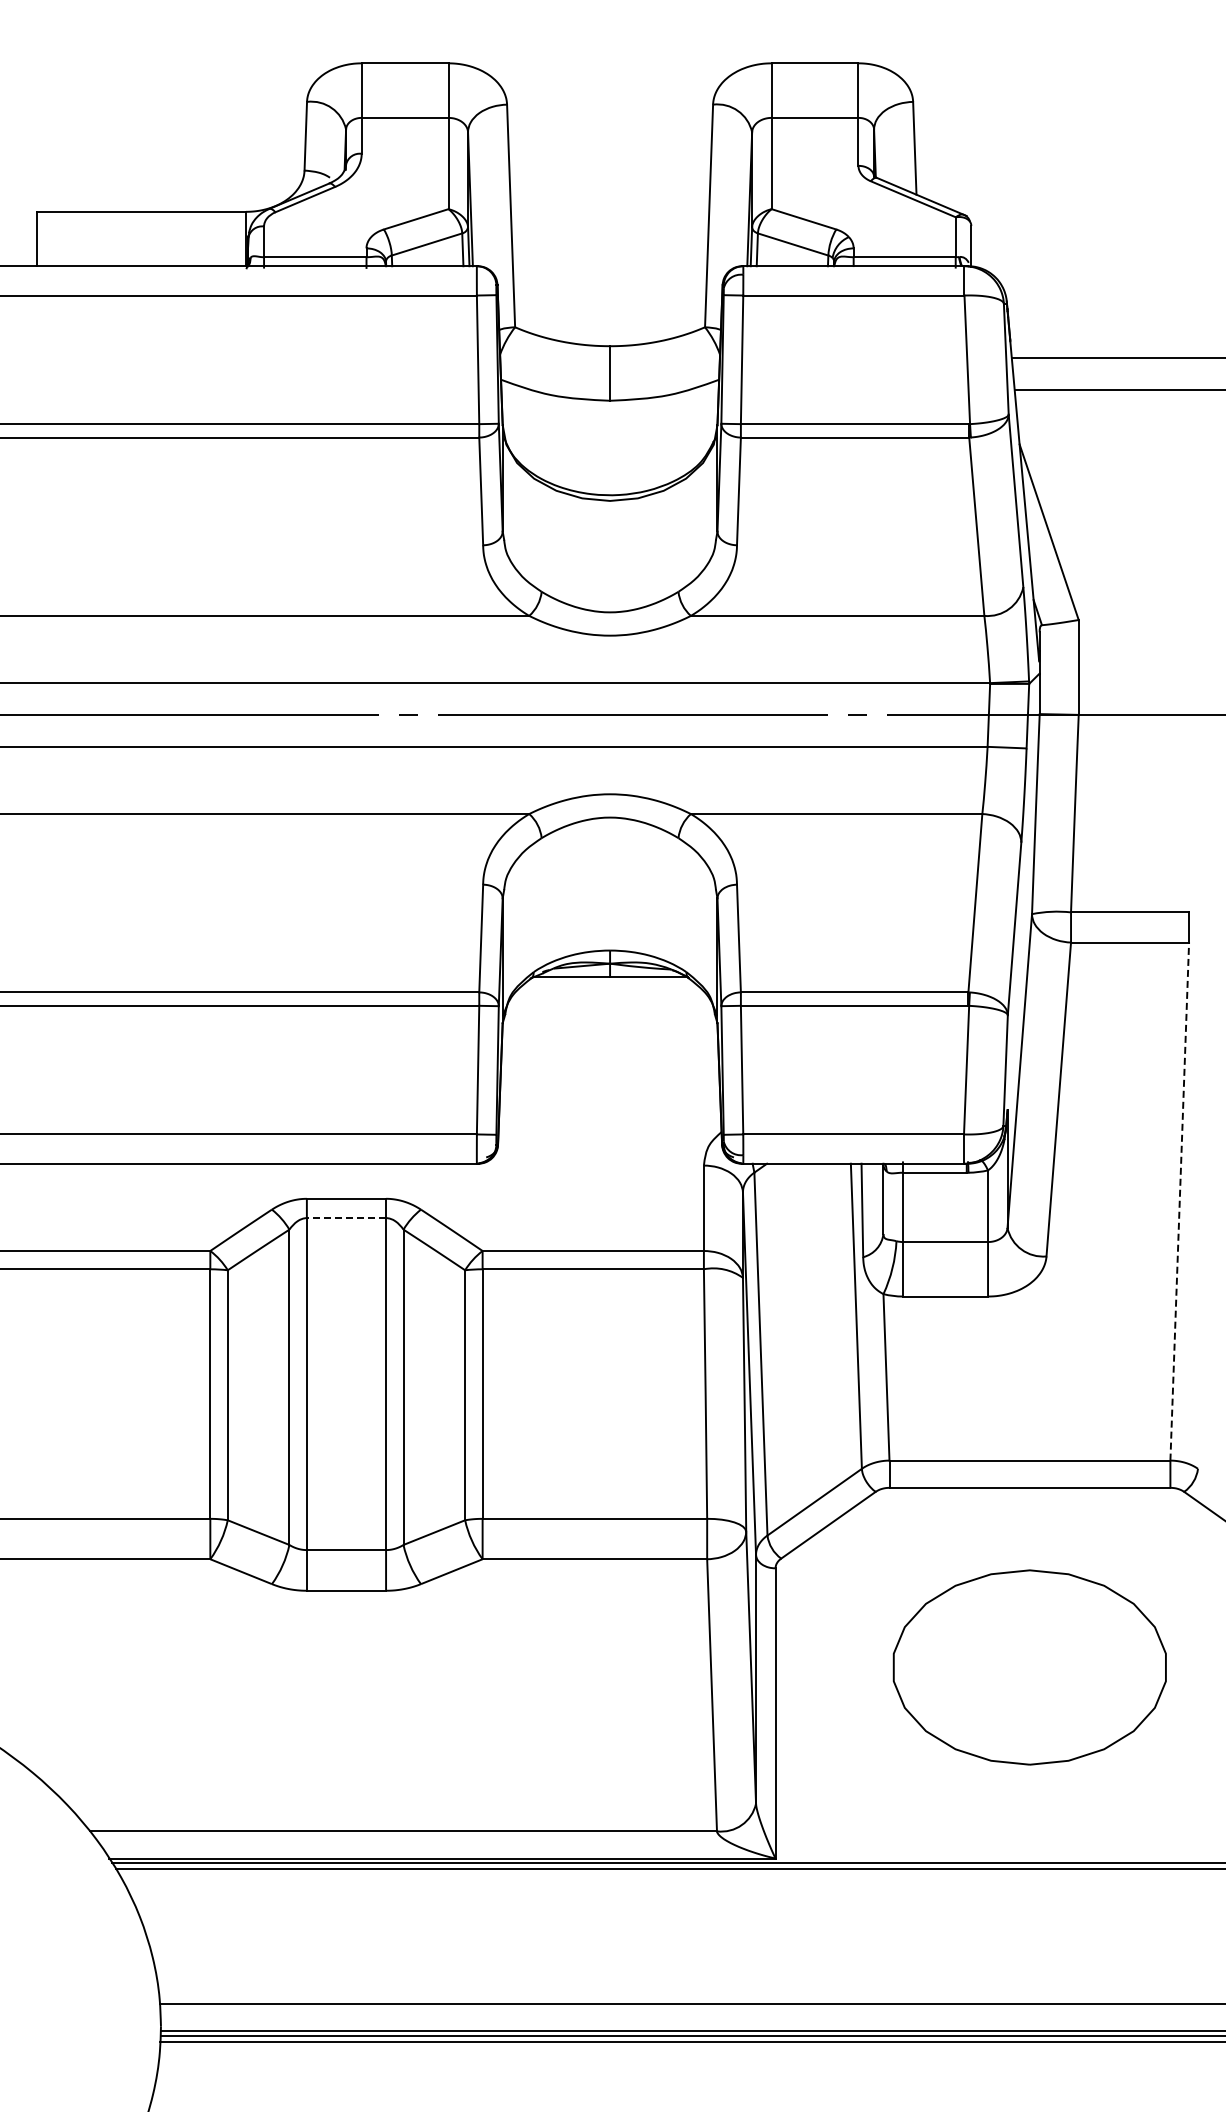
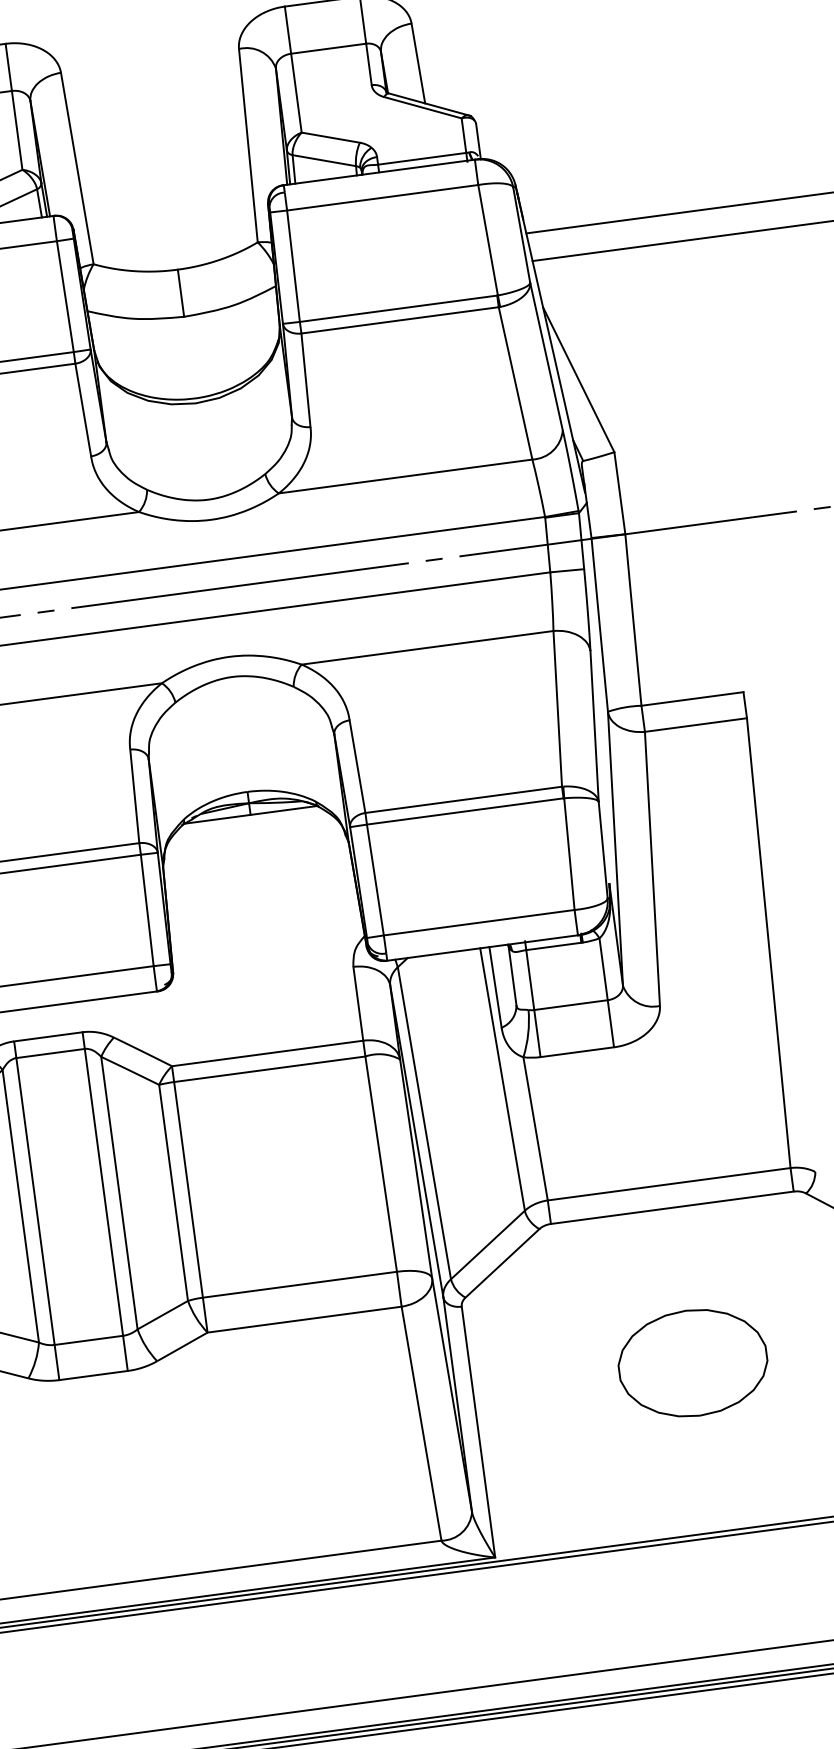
line: (1179, 1201) -> (768, 943), dashed -> solid
line: (346, 1218) -> (50, 1053), dashed -> solid
part: (1029, 1667) -> (692, 1363), size x0.62

